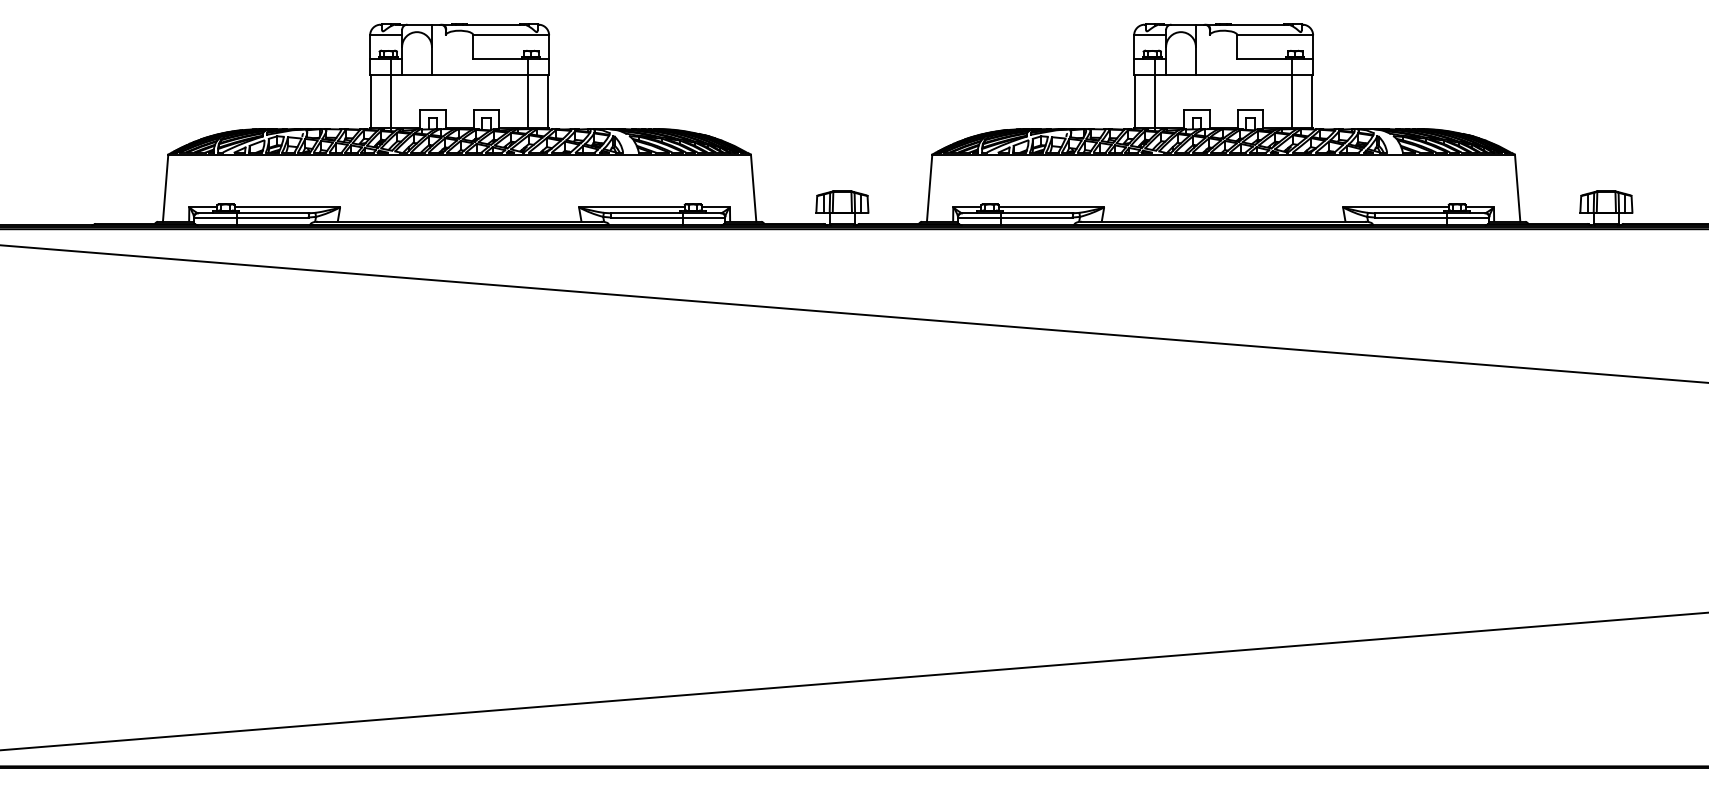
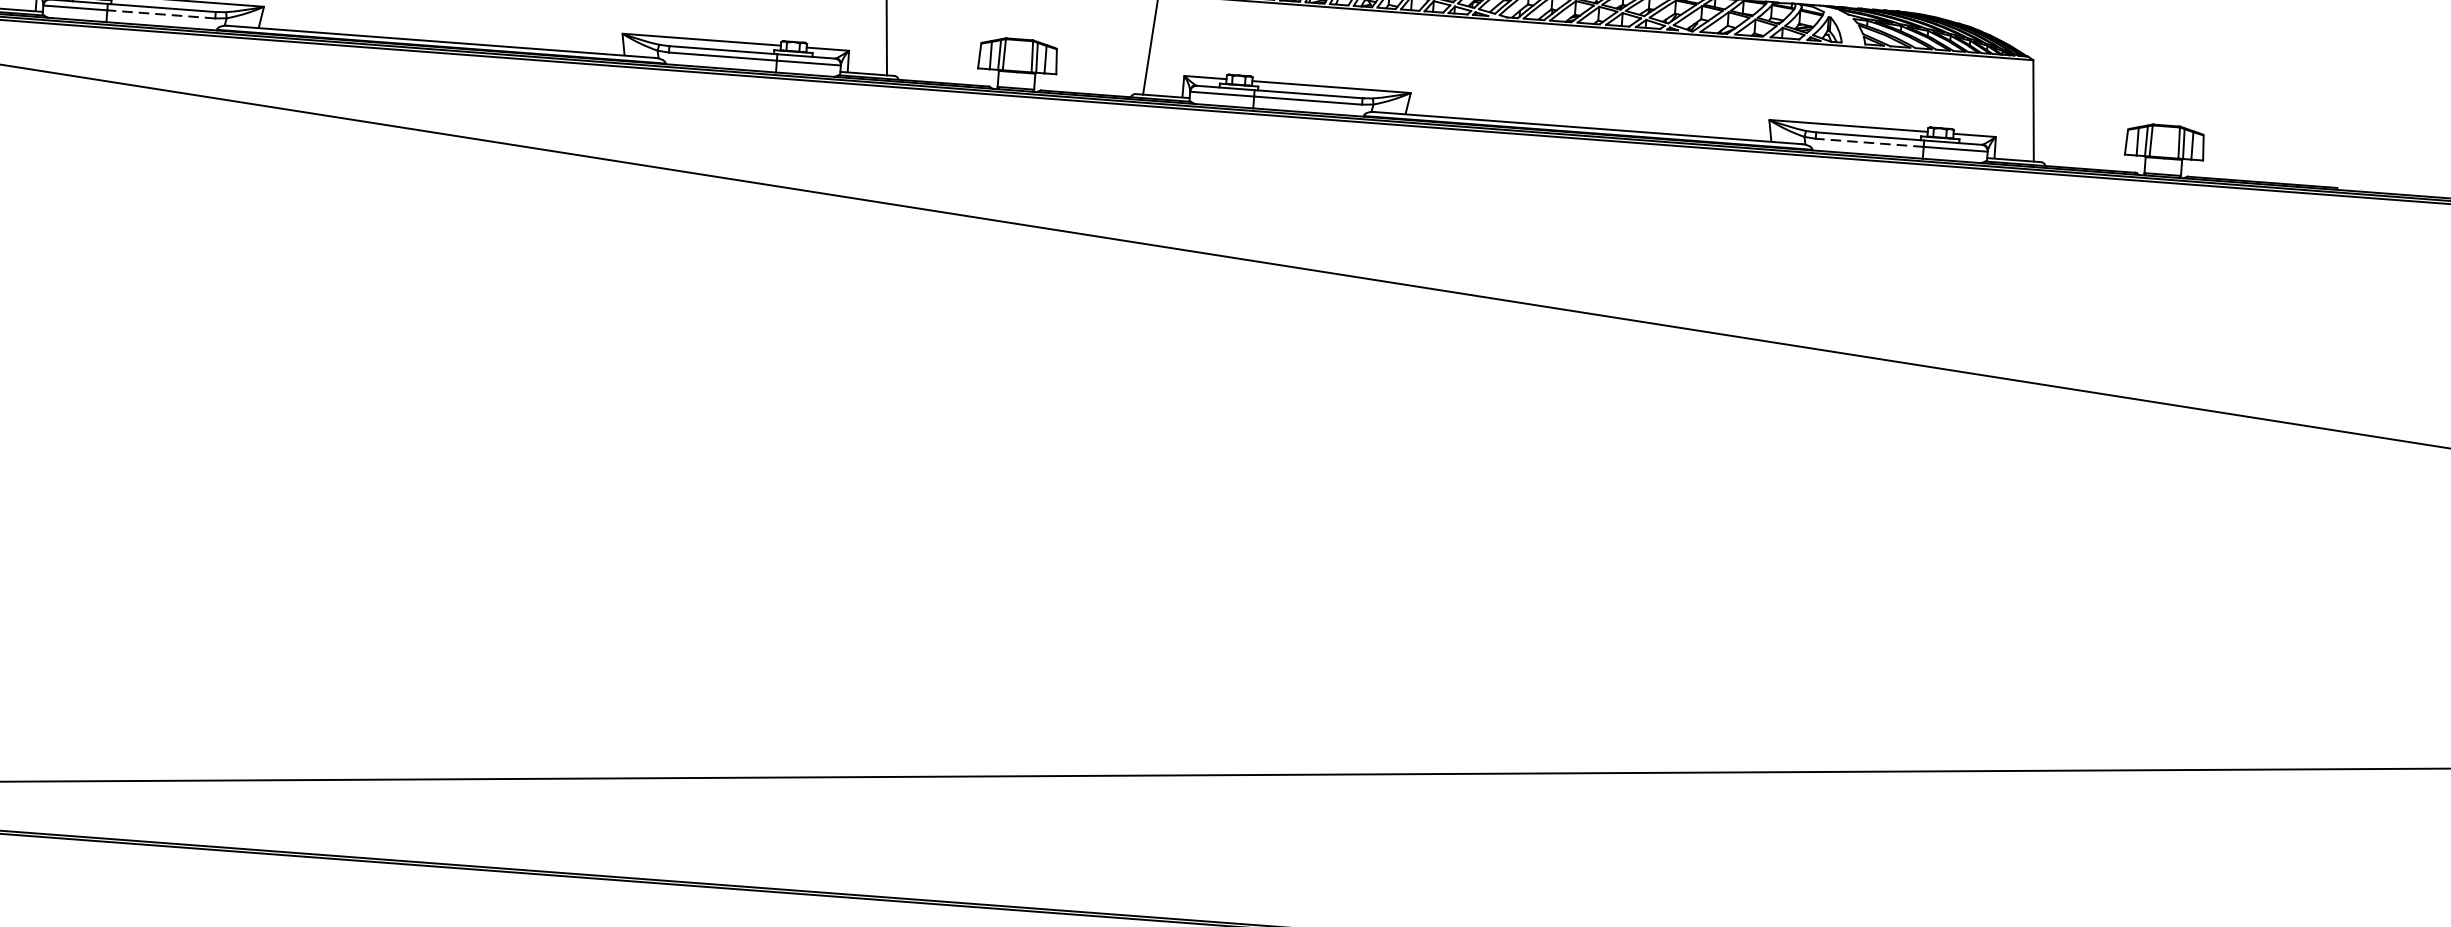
line: (272, 217) -> (161, 14), solid -> dashed
line: (1410, 217) -> (1869, 142), solid -> dashed

